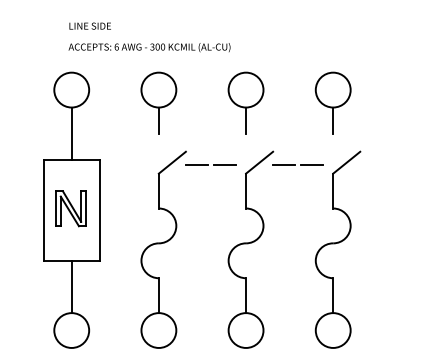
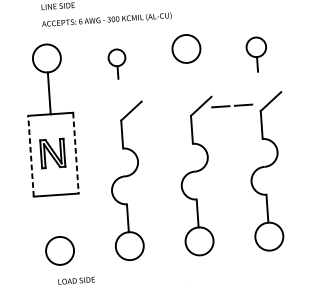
part: (158, 102) -> (117, 63), size x0.6
part: (332, 102) -> (256, 54), size x0.7
line: (246, 120) -> (188, 73), removed
line: (208, 164) -> (160, 110), removed
line: (43, 209) -> (30, 155), solid -> dashed
line: (99, 210) -> (75, 153), solid -> dashed
line: (71, 286) -> (57, 215), removed

